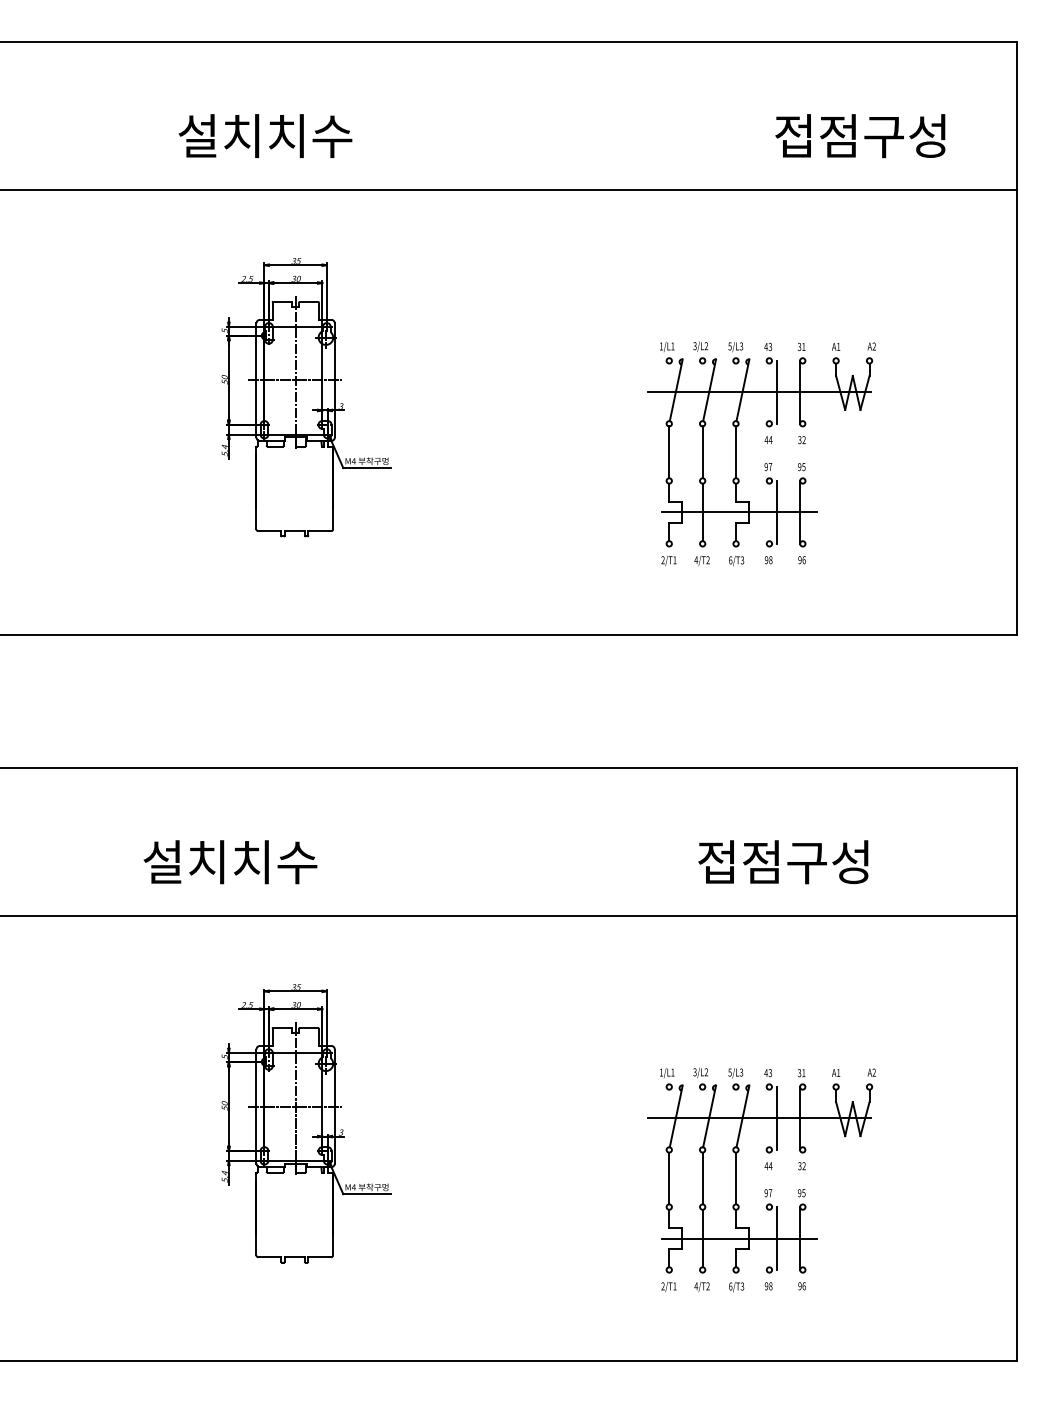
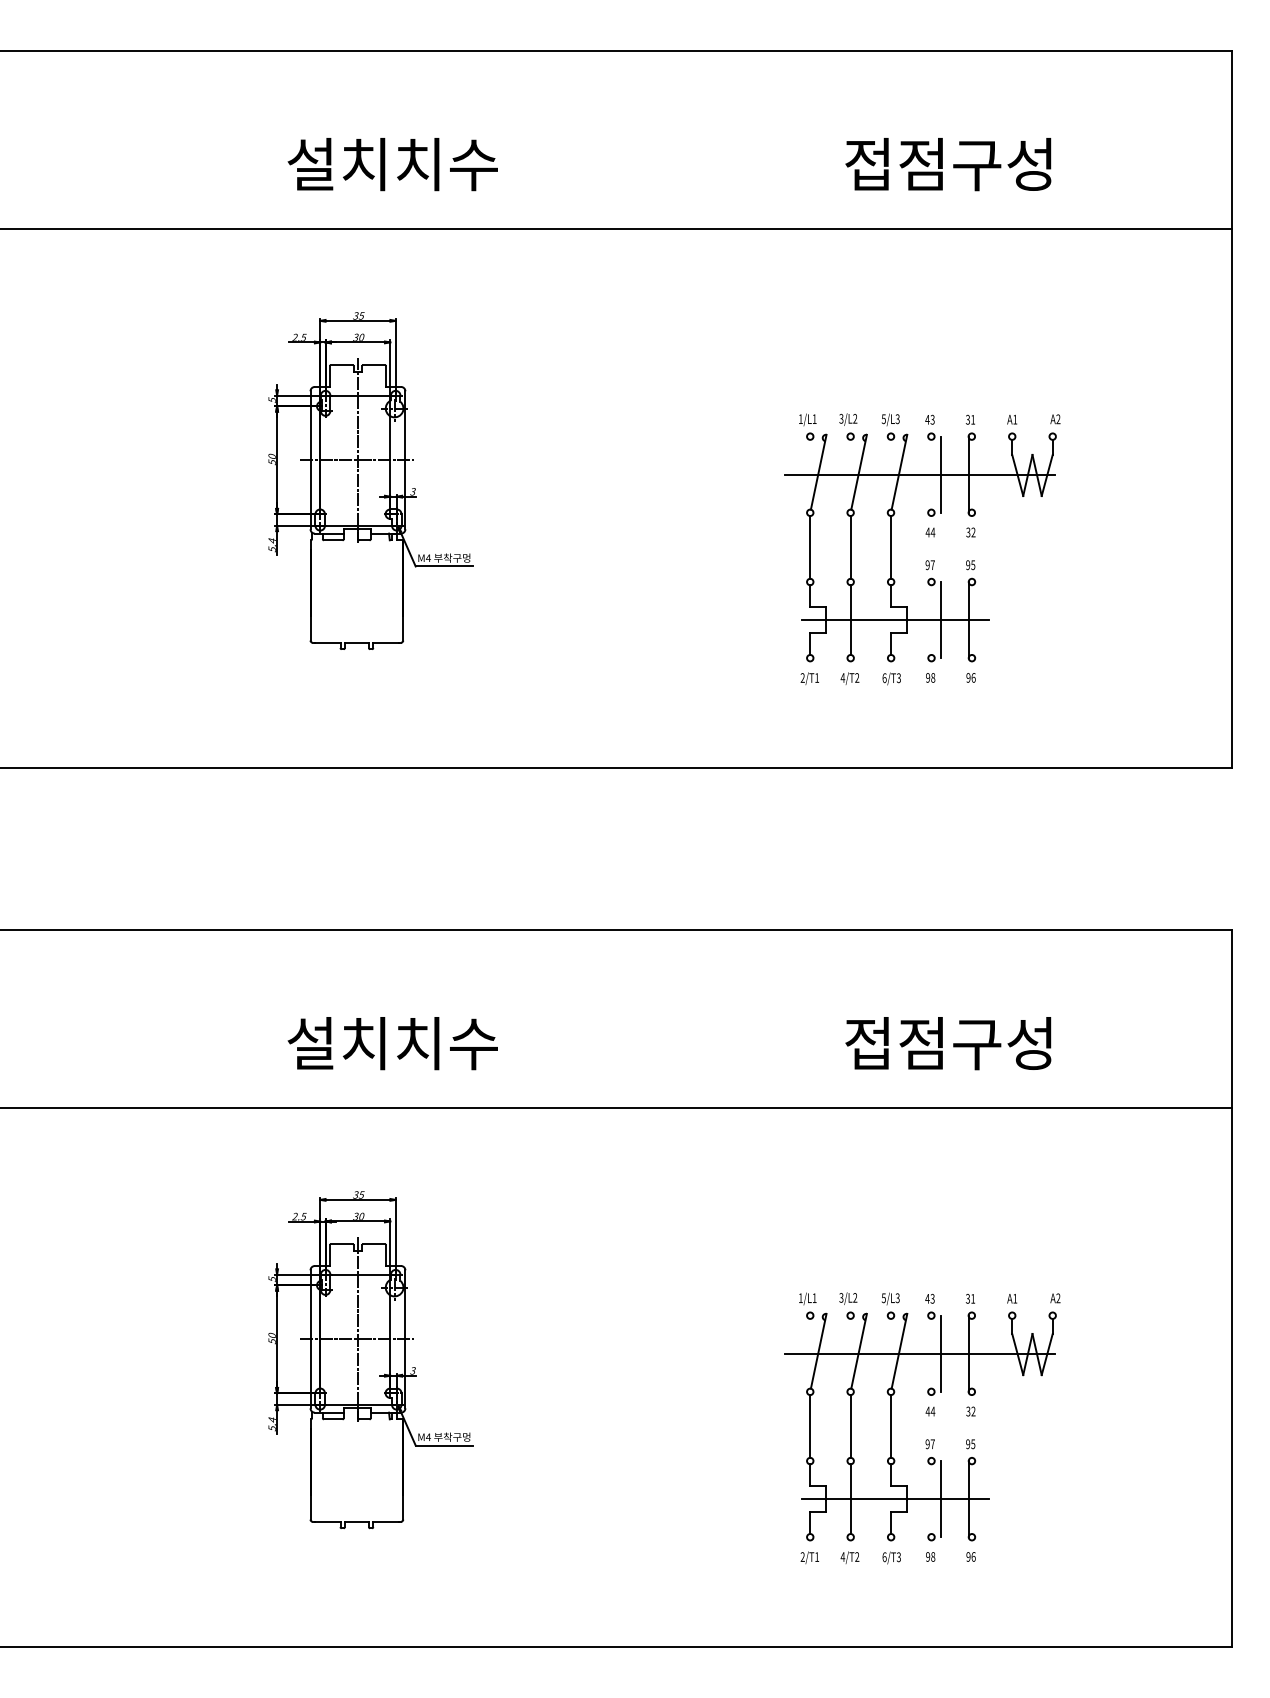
text: (265, 135) -> (392, 163), moved
text: (860, 136) -> (948, 165), moved
text: (230, 862) -> (392, 1043), moved

